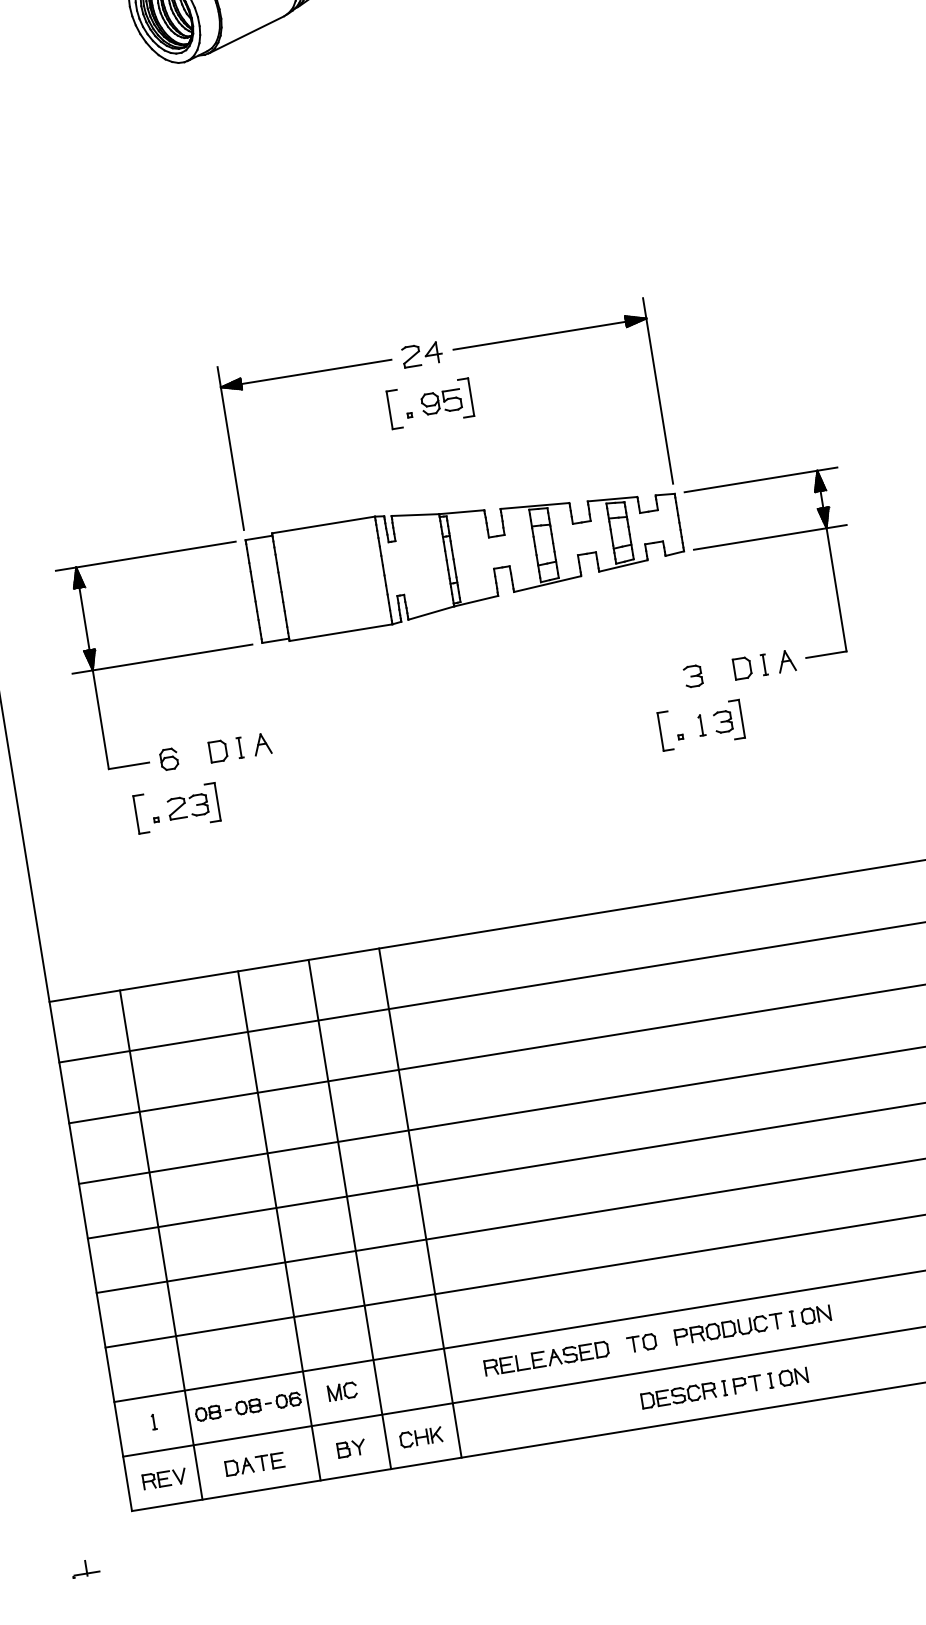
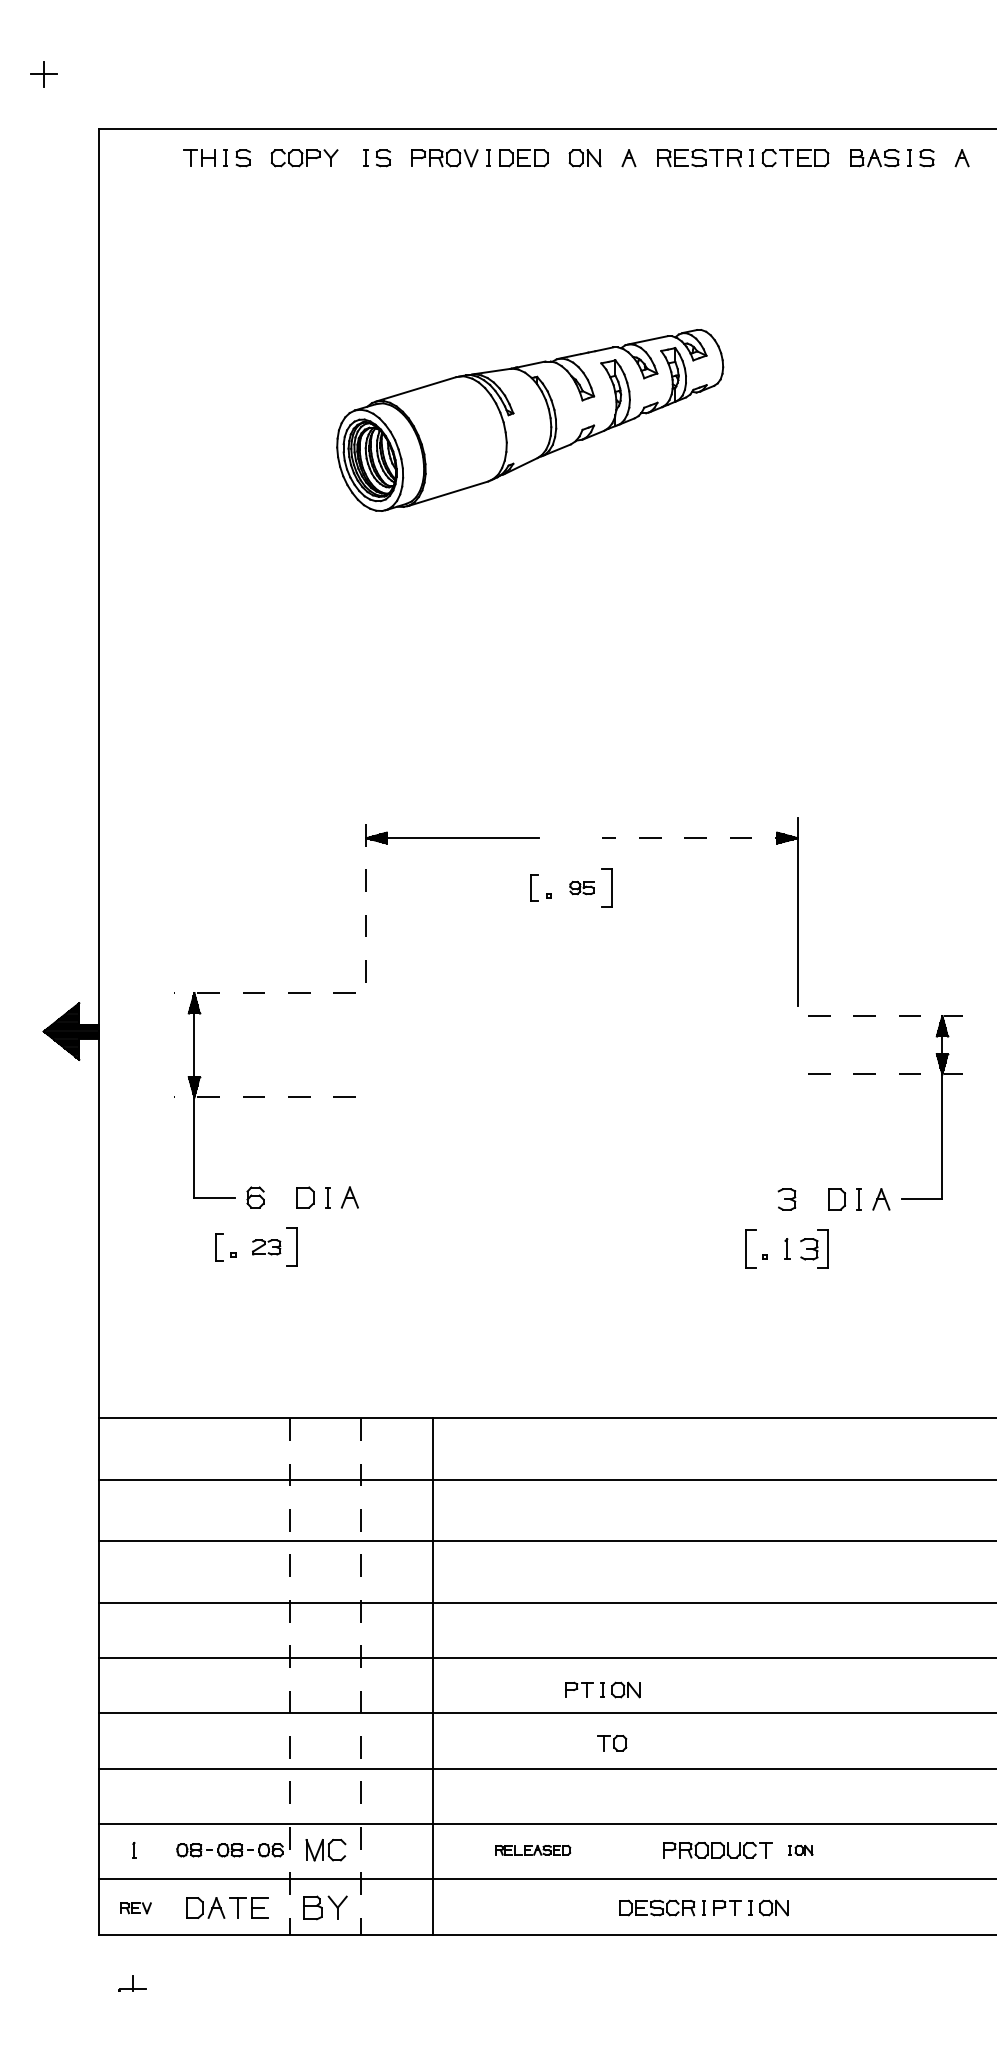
line: (550, 334) -> (700, 838), solid -> dashed
part: (422, 355) -> (570, 838), removed
part: (440, 401) -> (581, 887), size x0.6
part: (394, 409) -> (534, 887), size x0.7
line: (231, 448) -> (366, 900), solid -> dashed
line: (761, 480) -> (885, 1016), solid -> dashed
line: (770, 537) -> (885, 1074), solid -> dashed
line: (145, 556) -> (264, 993), solid -> dashed
part: (466, 556) -> (581, 1044), removed
line: (161, 659) -> (264, 1097), solid -> dashed
part: (187, 806) -> (266, 1247), size x0.7
part: (140, 813) -> (218, 1246), size x0.7
part: (589, 1188) -> (602, 1689), added
line: (350, 1214) -> (361, 1676), solid -> dashed
line: (279, 1226) -> (289, 1676), solid -> dashed
line: (161, 1245) -> (170, 1676), removed
part: (810, 1316) -> (800, 1850), size x0.6
part: (642, 1343) -> (612, 1743), moved
part: (546, 1358) -> (532, 1850), size x0.6
part: (342, 1391) -> (325, 1850), size x1.4
part: (420, 1437) -> (395, 1908), removed
part: (351, 1449) -> (325, 1908), size x1.6
part: (255, 1464) -> (227, 1908), size x1.4
part: (165, 1479) -> (136, 1908), size x0.7
part: (85, 1568) -> (132, 1983), moved

